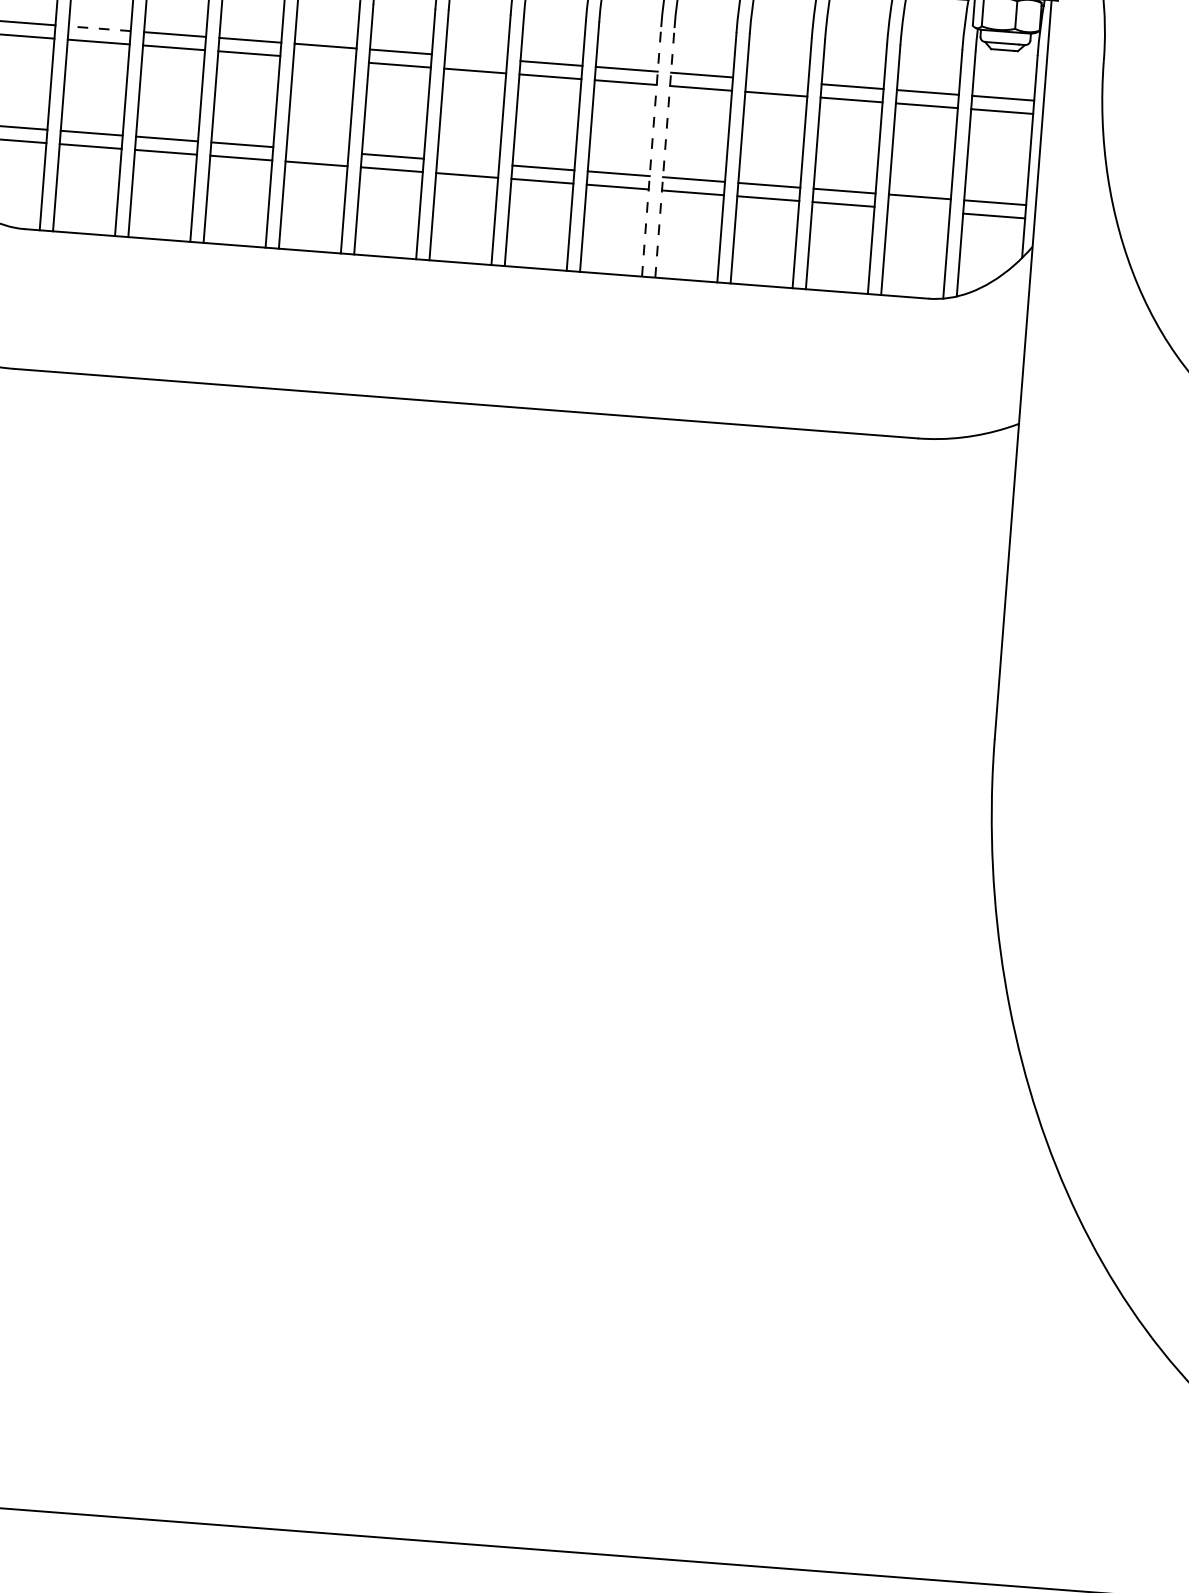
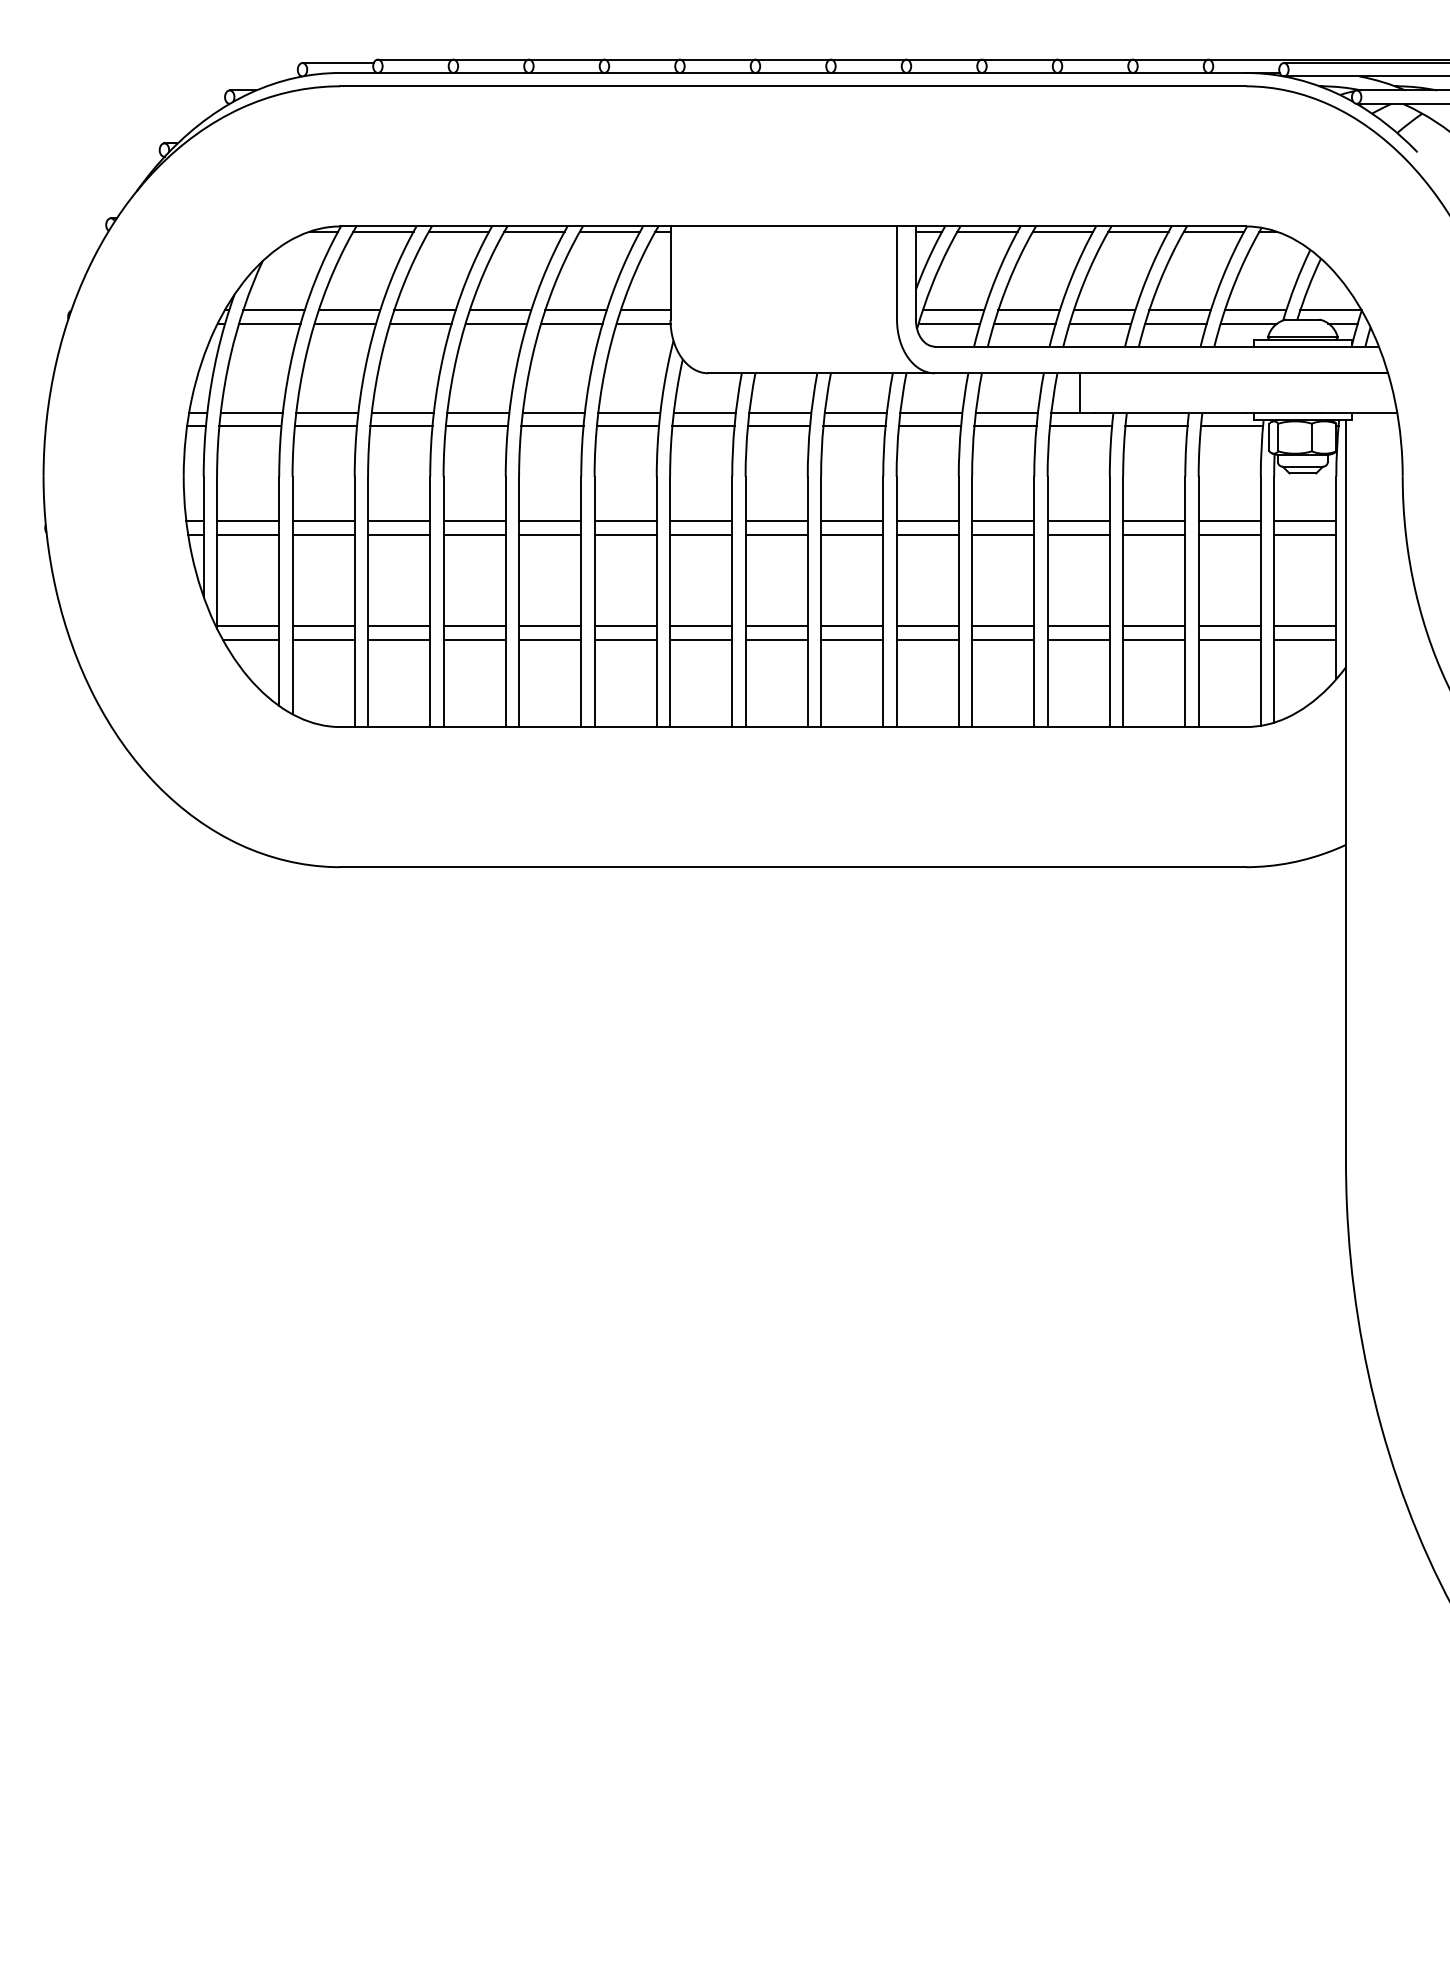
line: (99, 28) -> (398, 521), dashed -> solid
line: (476, 57) -> (776, 521), added
line: (324, 59) -> (625, 534), added
line: (777, 80) -> (1078, 521), added
line: (317, 150) -> (625, 626), added
line: (651, 151) -> (958, 601), dashed -> solid
line: (665, 152) -> (972, 601), dashed -> solid
line: (467, 162) -> (776, 626), added
line: (918, 210) -> (1229, 639), added

